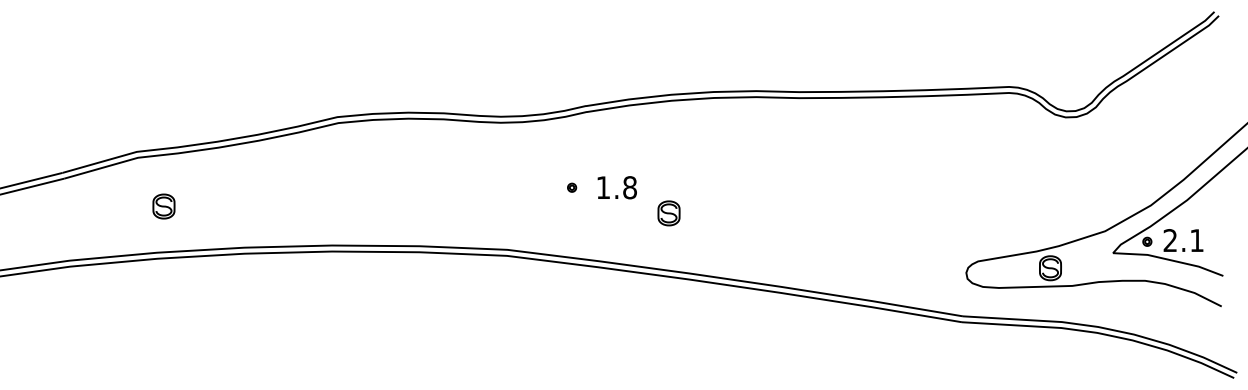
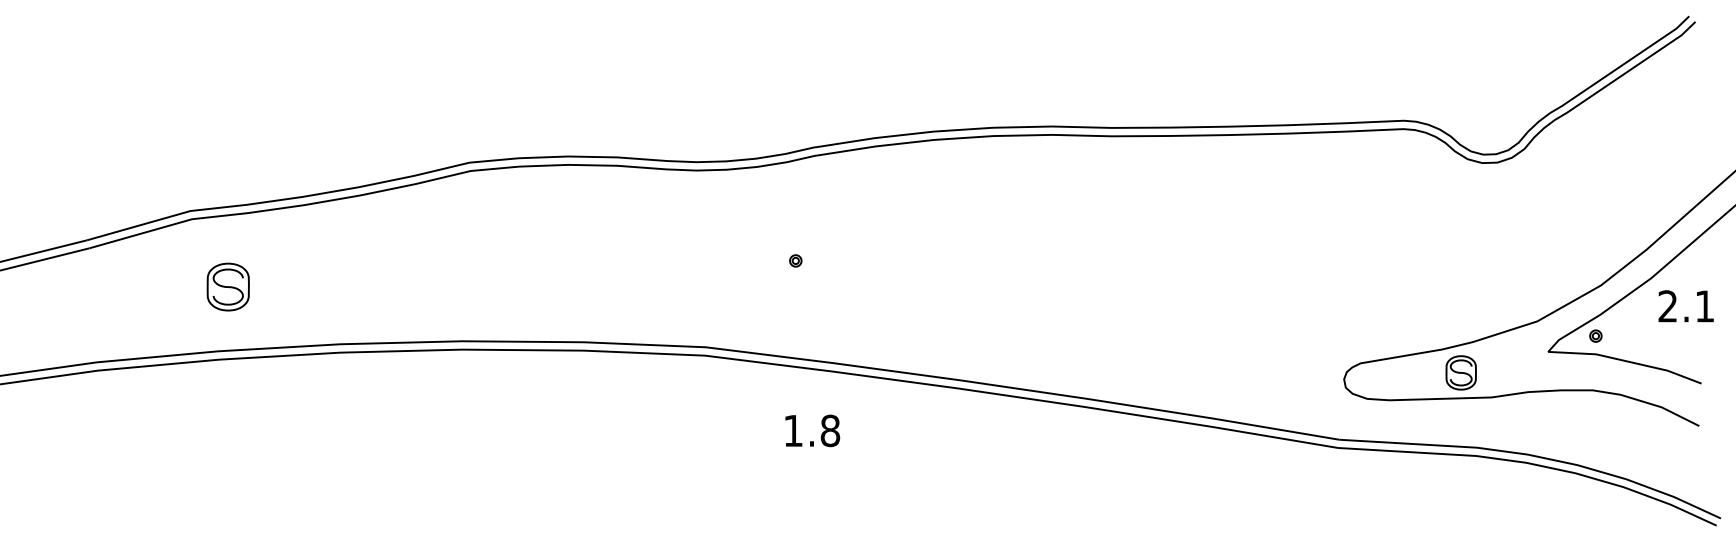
text: (617, 187) -> (812, 430), moved
part: (163, 206) -> (227, 286), size x1.4
part: (668, 213) -> (930, 296), removed
text: (1183, 240) -> (1685, 306), moved

